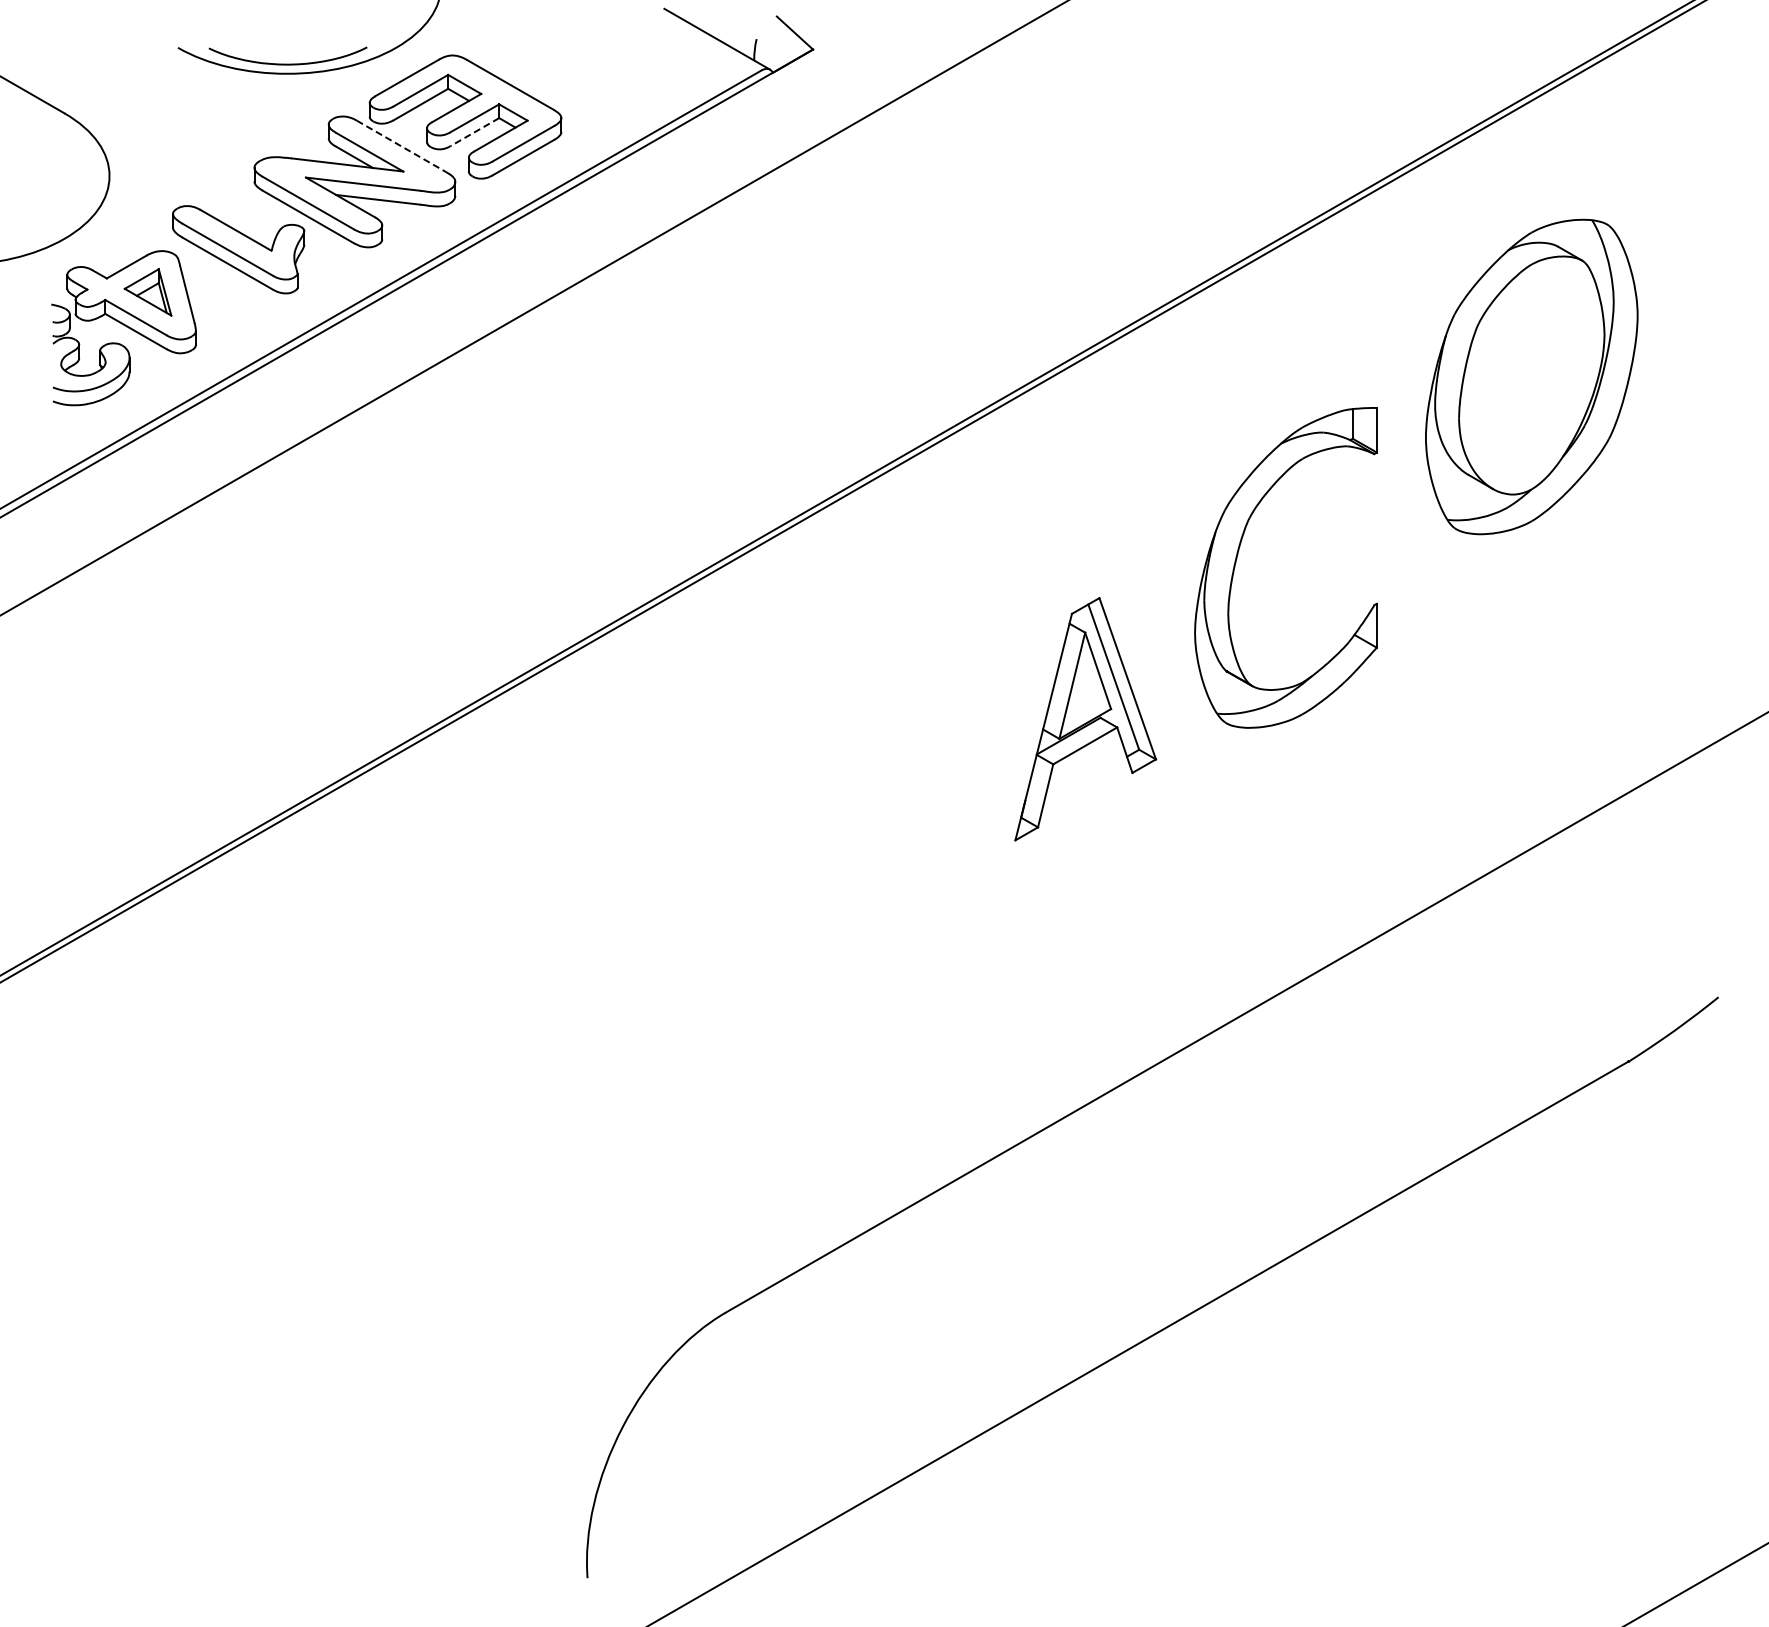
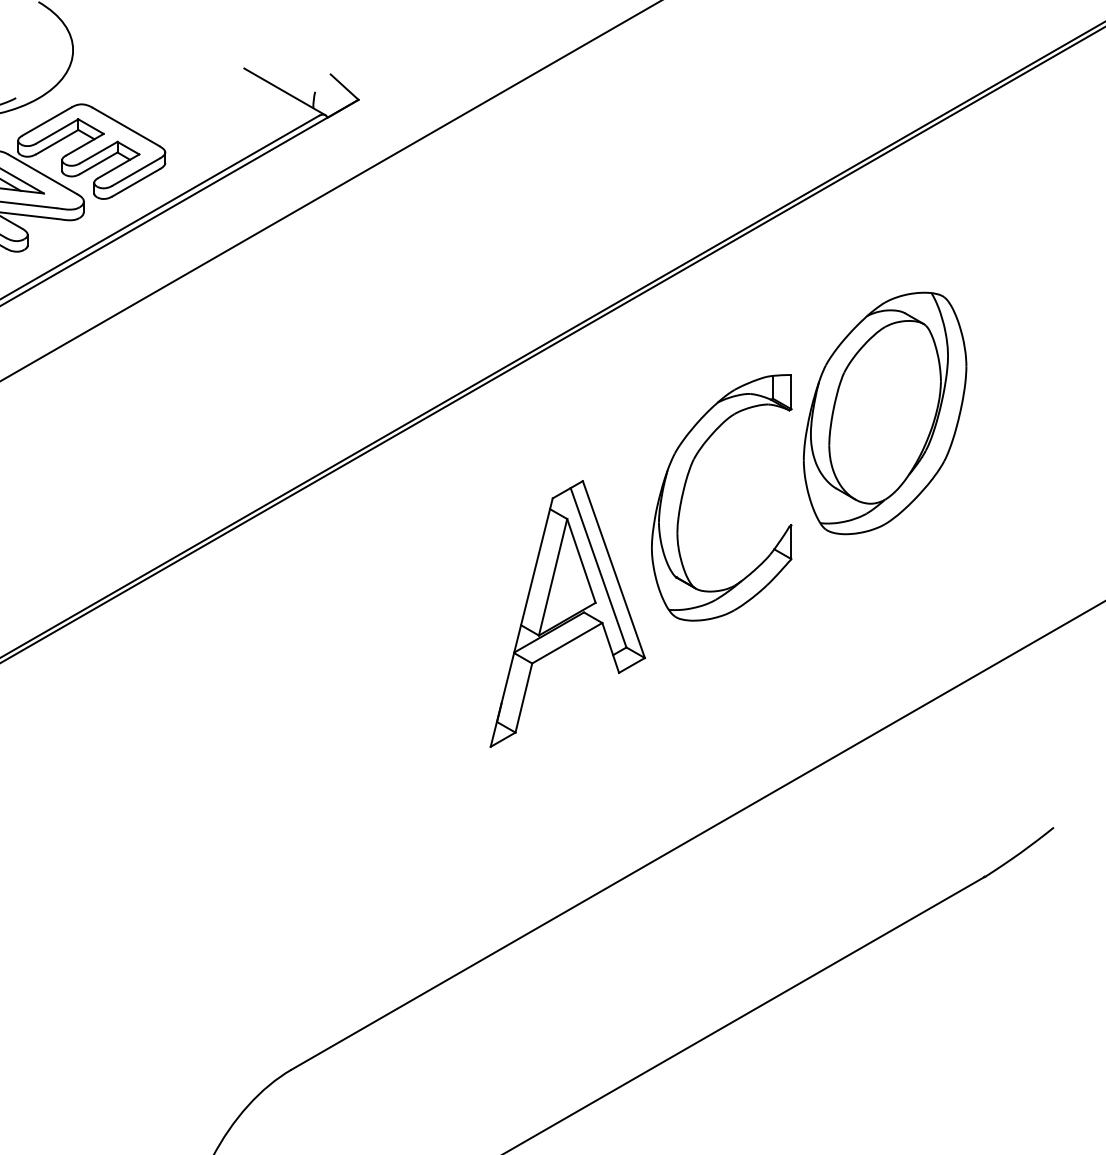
line: (474, 132) -> (98, 163), dashed -> solid
line: (401, 146) -> (42, 174), dashed -> solid
part: (1531, 376) -> (884, 413), moved
part: (1085, 719) -> (567, 614), size x1.43

